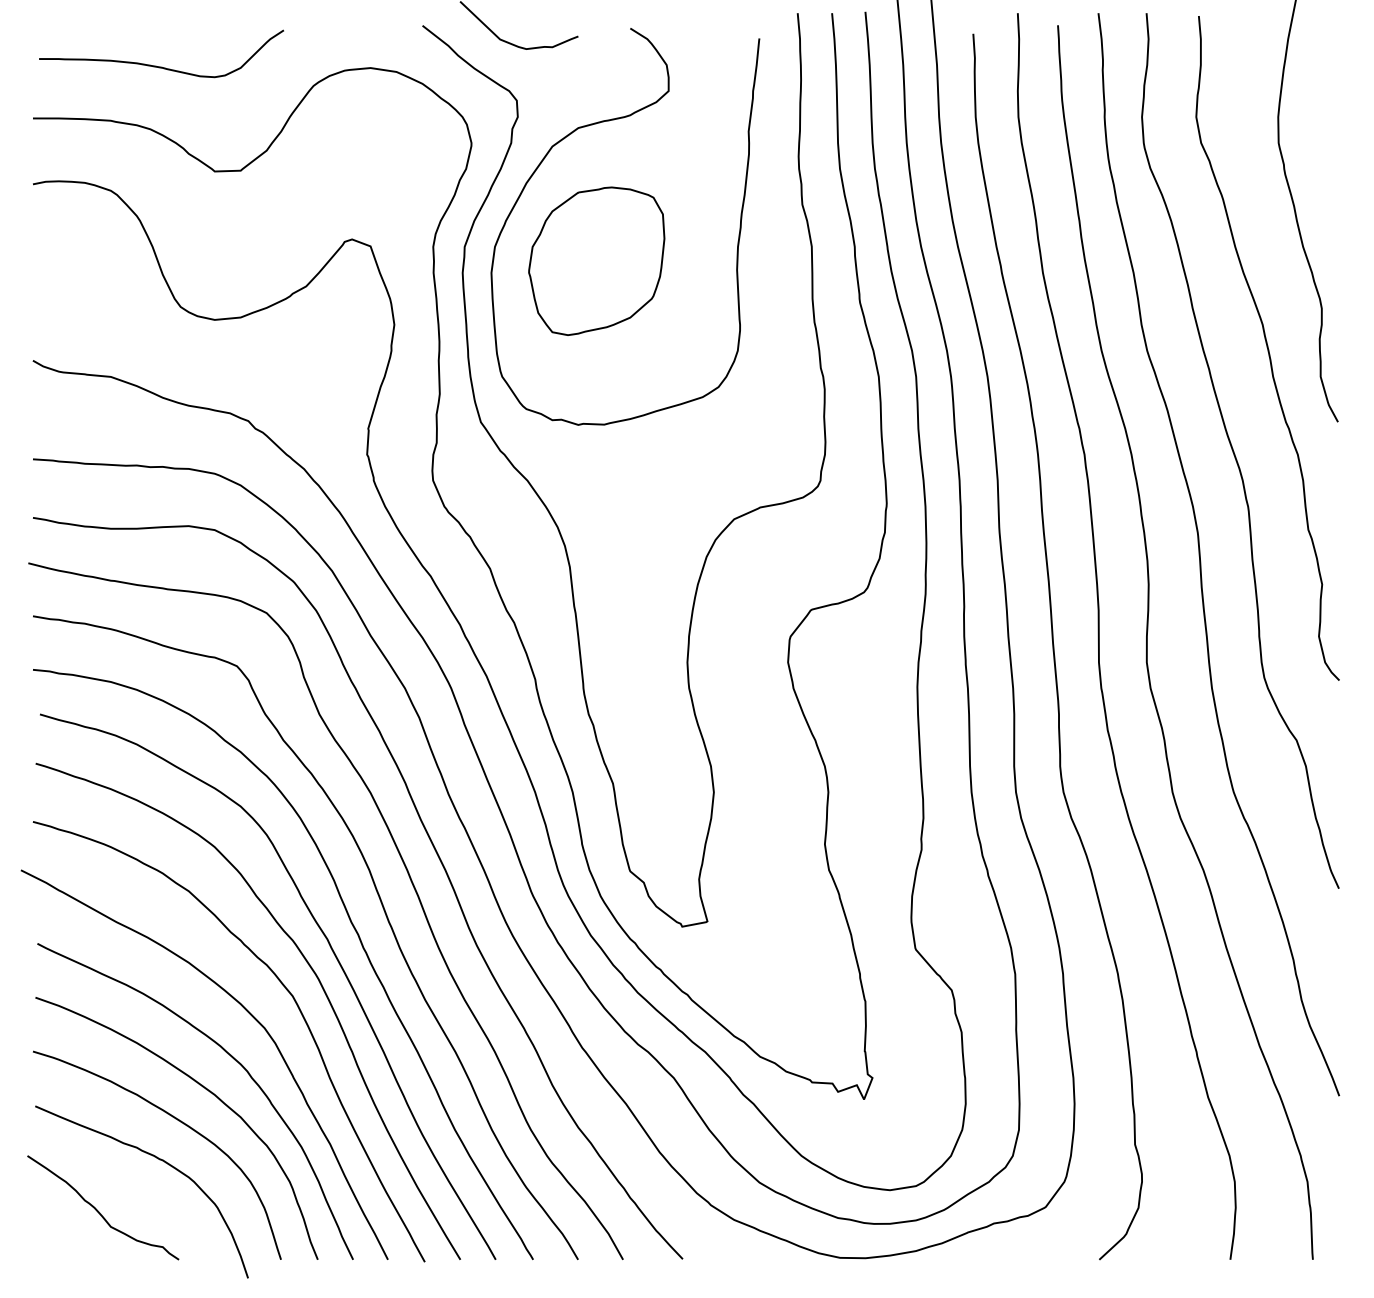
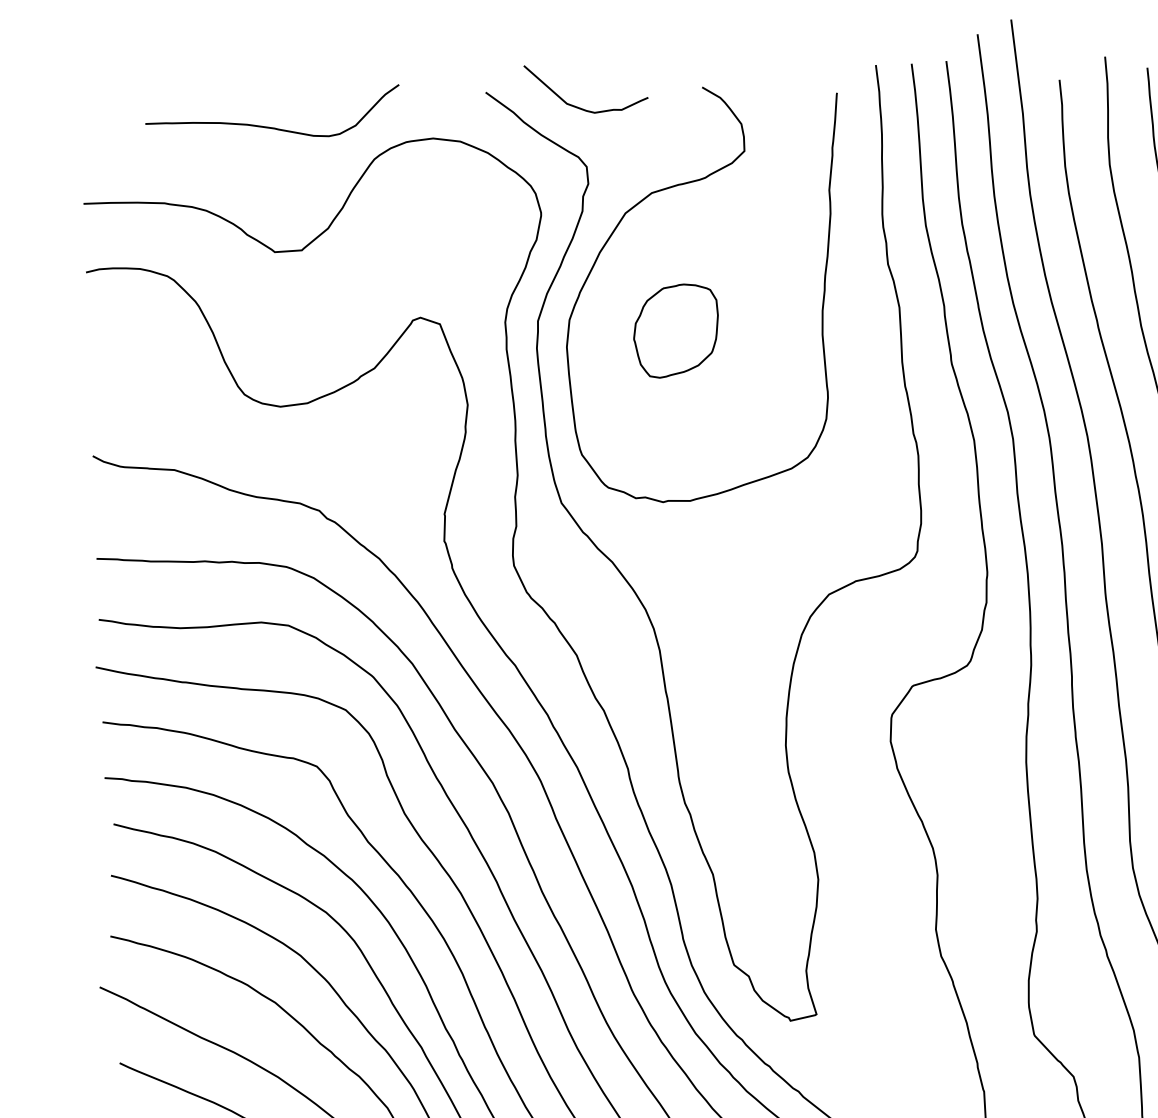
curve: (156, 65) -> (267, 126), moved
part: (596, 260) -> (675, 330), size x0.6

